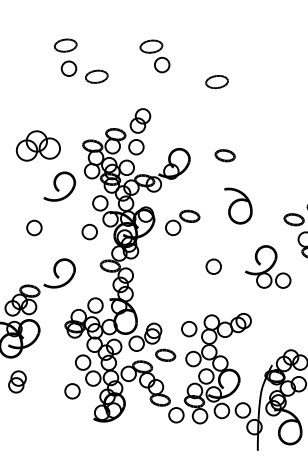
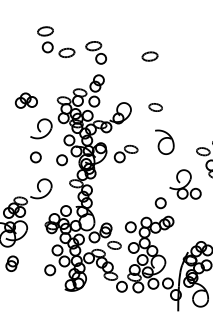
part: (154, 55) -> (95, 52), moved
part: (36, 145) -> (25, 100), size x0.71
circle: (33, 228) -> (35, 157), moved
circle: (213, 267) -> (160, 203), moved

